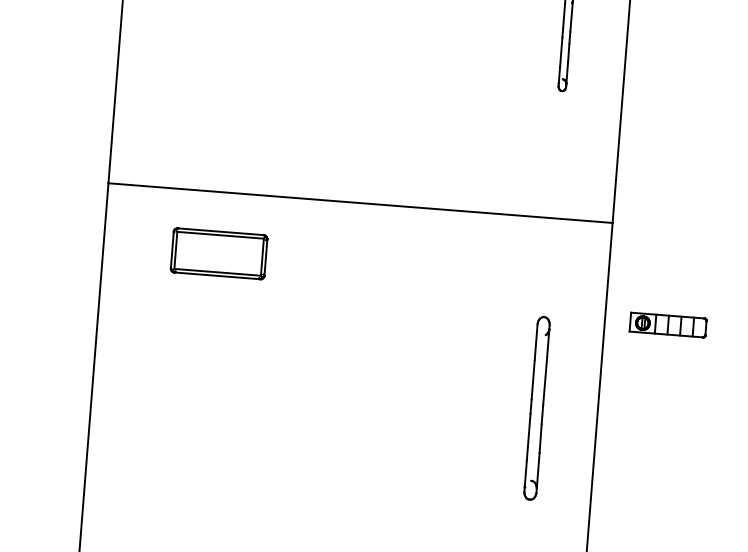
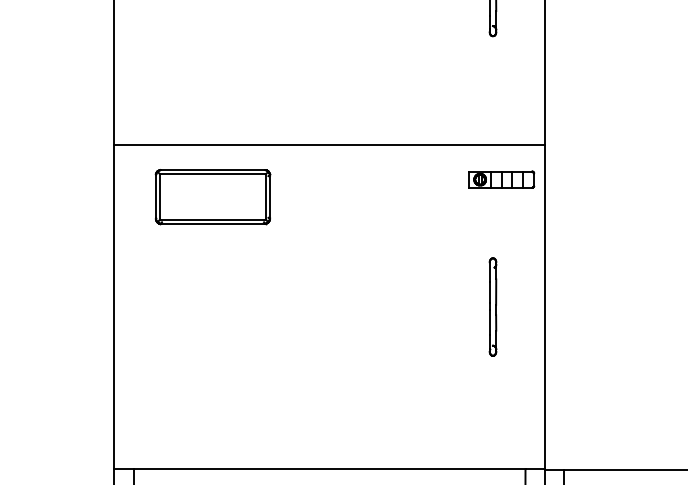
part: (218, 254) -> (212, 197), size x1.43
part: (667, 324) -> (501, 179), moved
part: (536, 407) -> (492, 306), size x0.62

